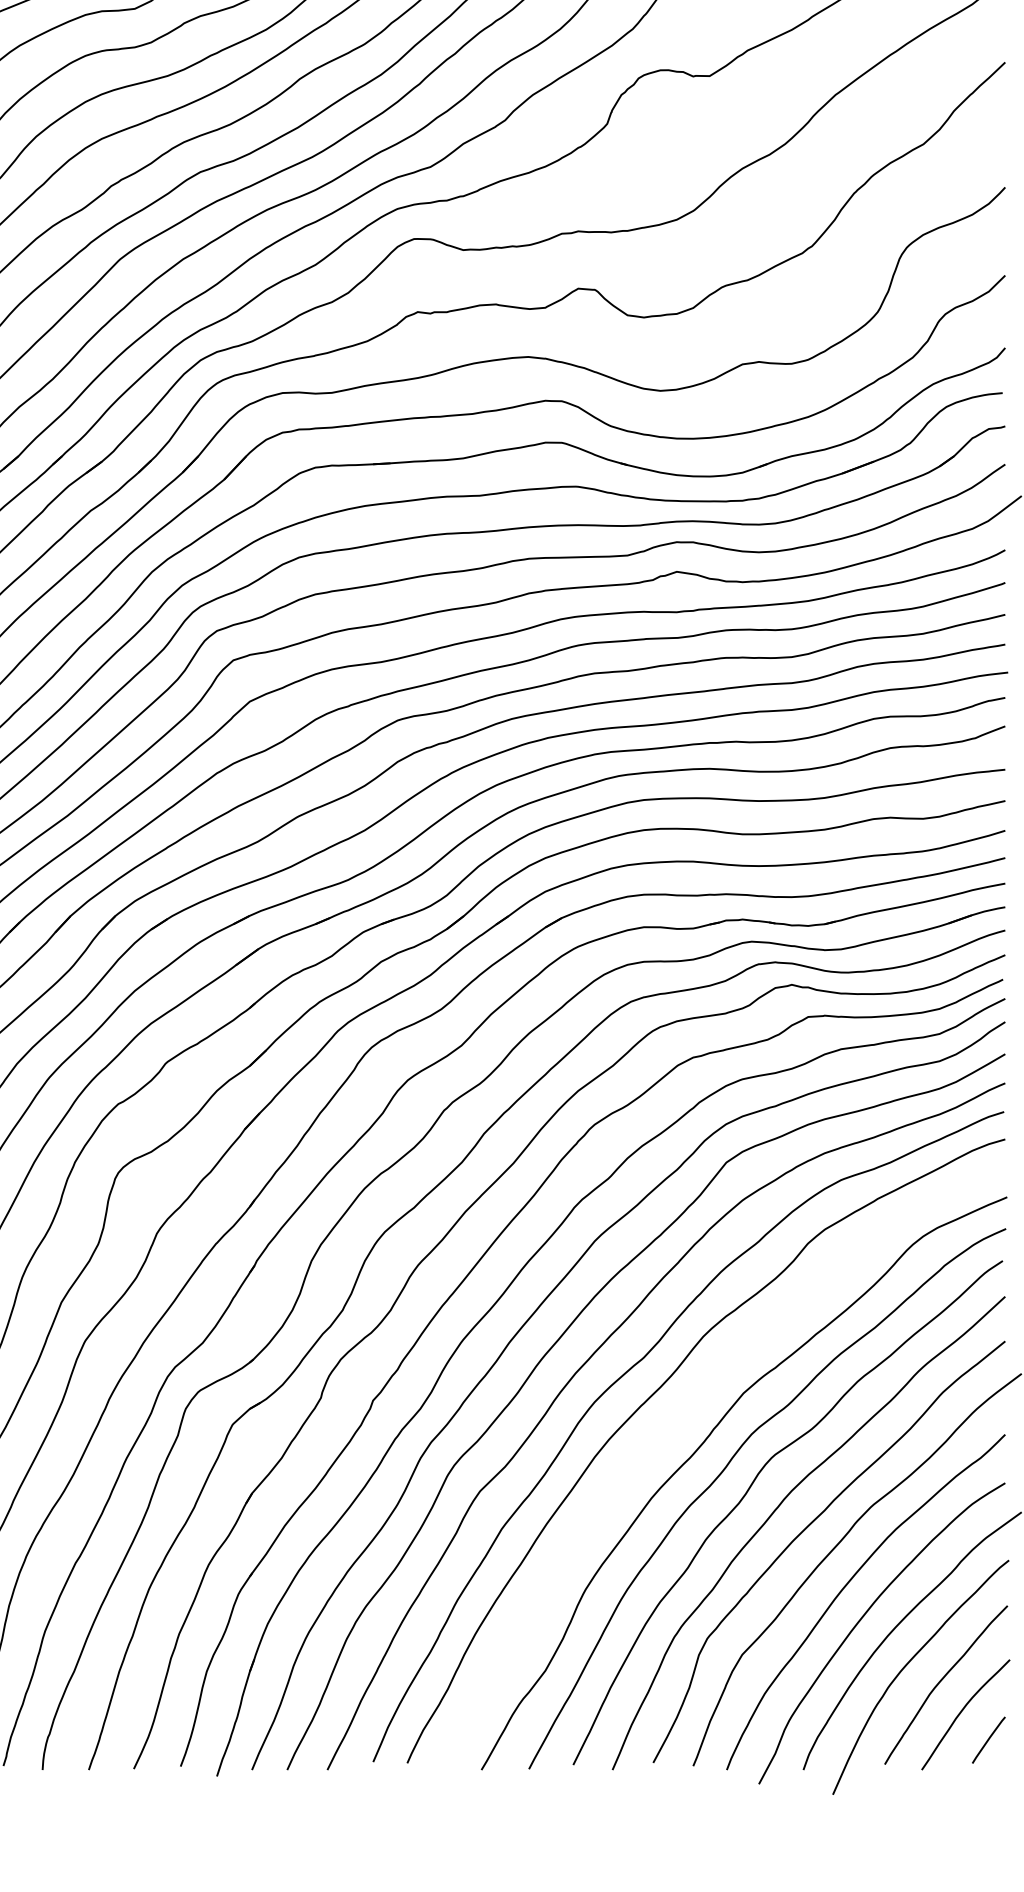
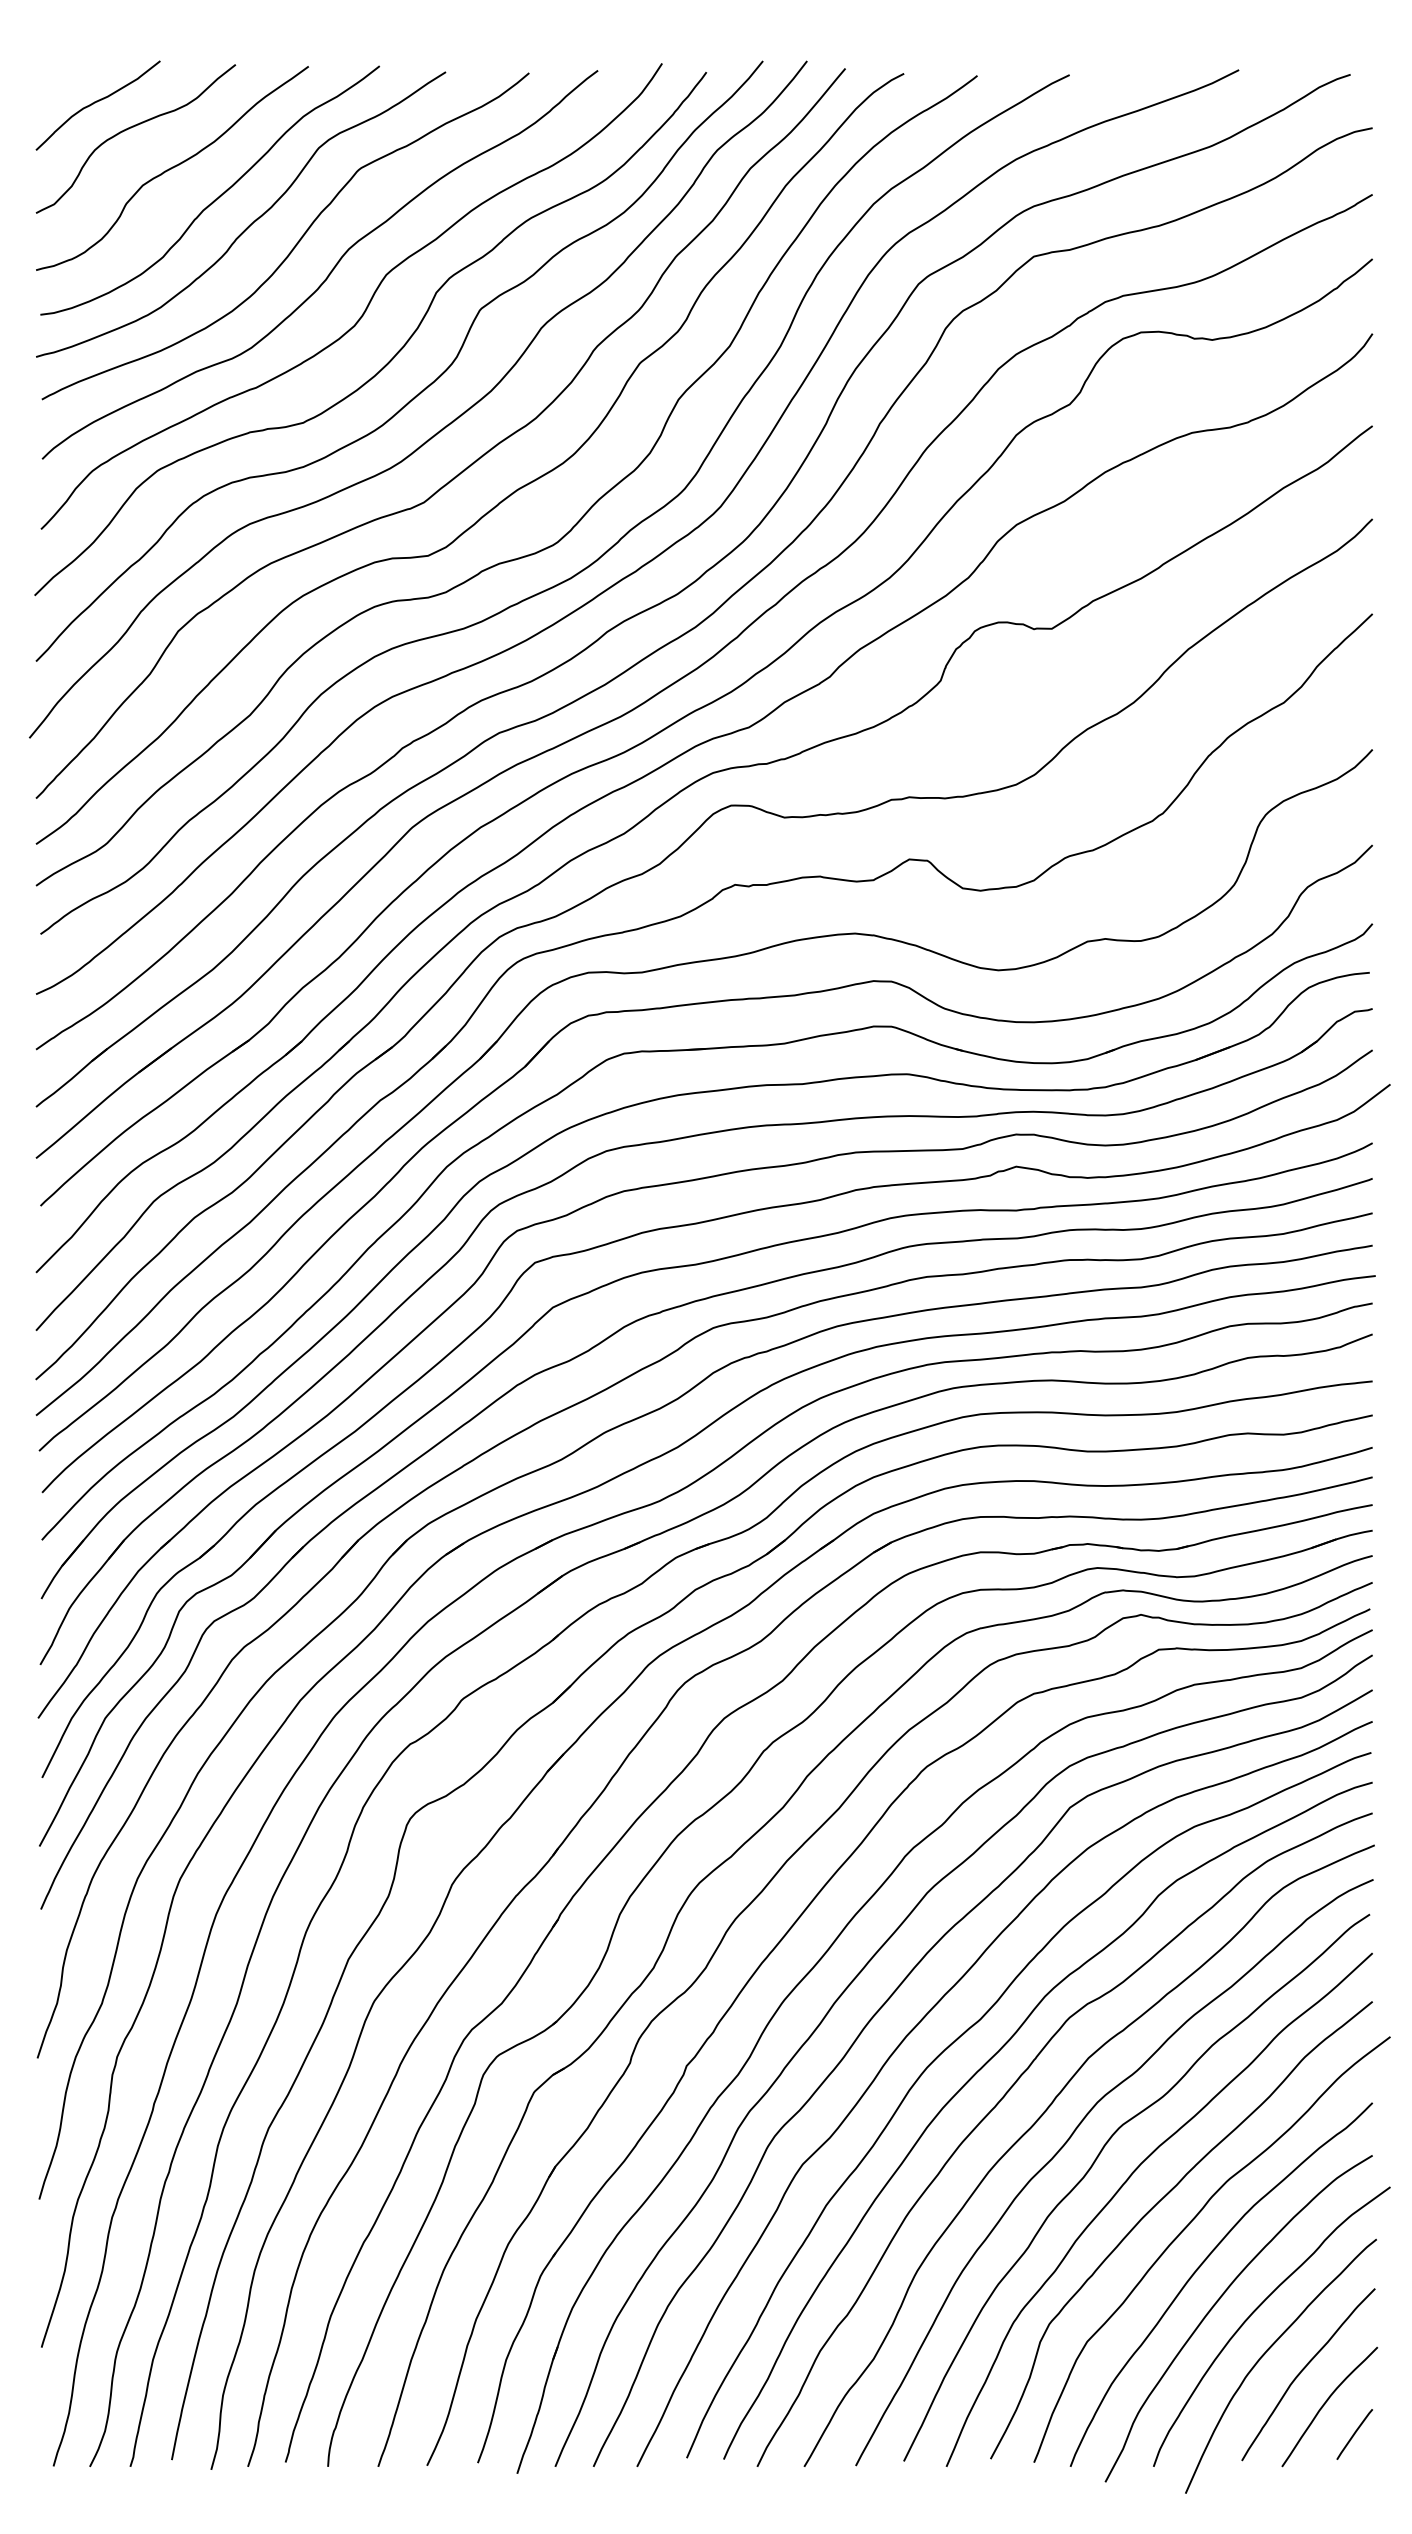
curve: (670, 1424) -> (1009, 2091), added

